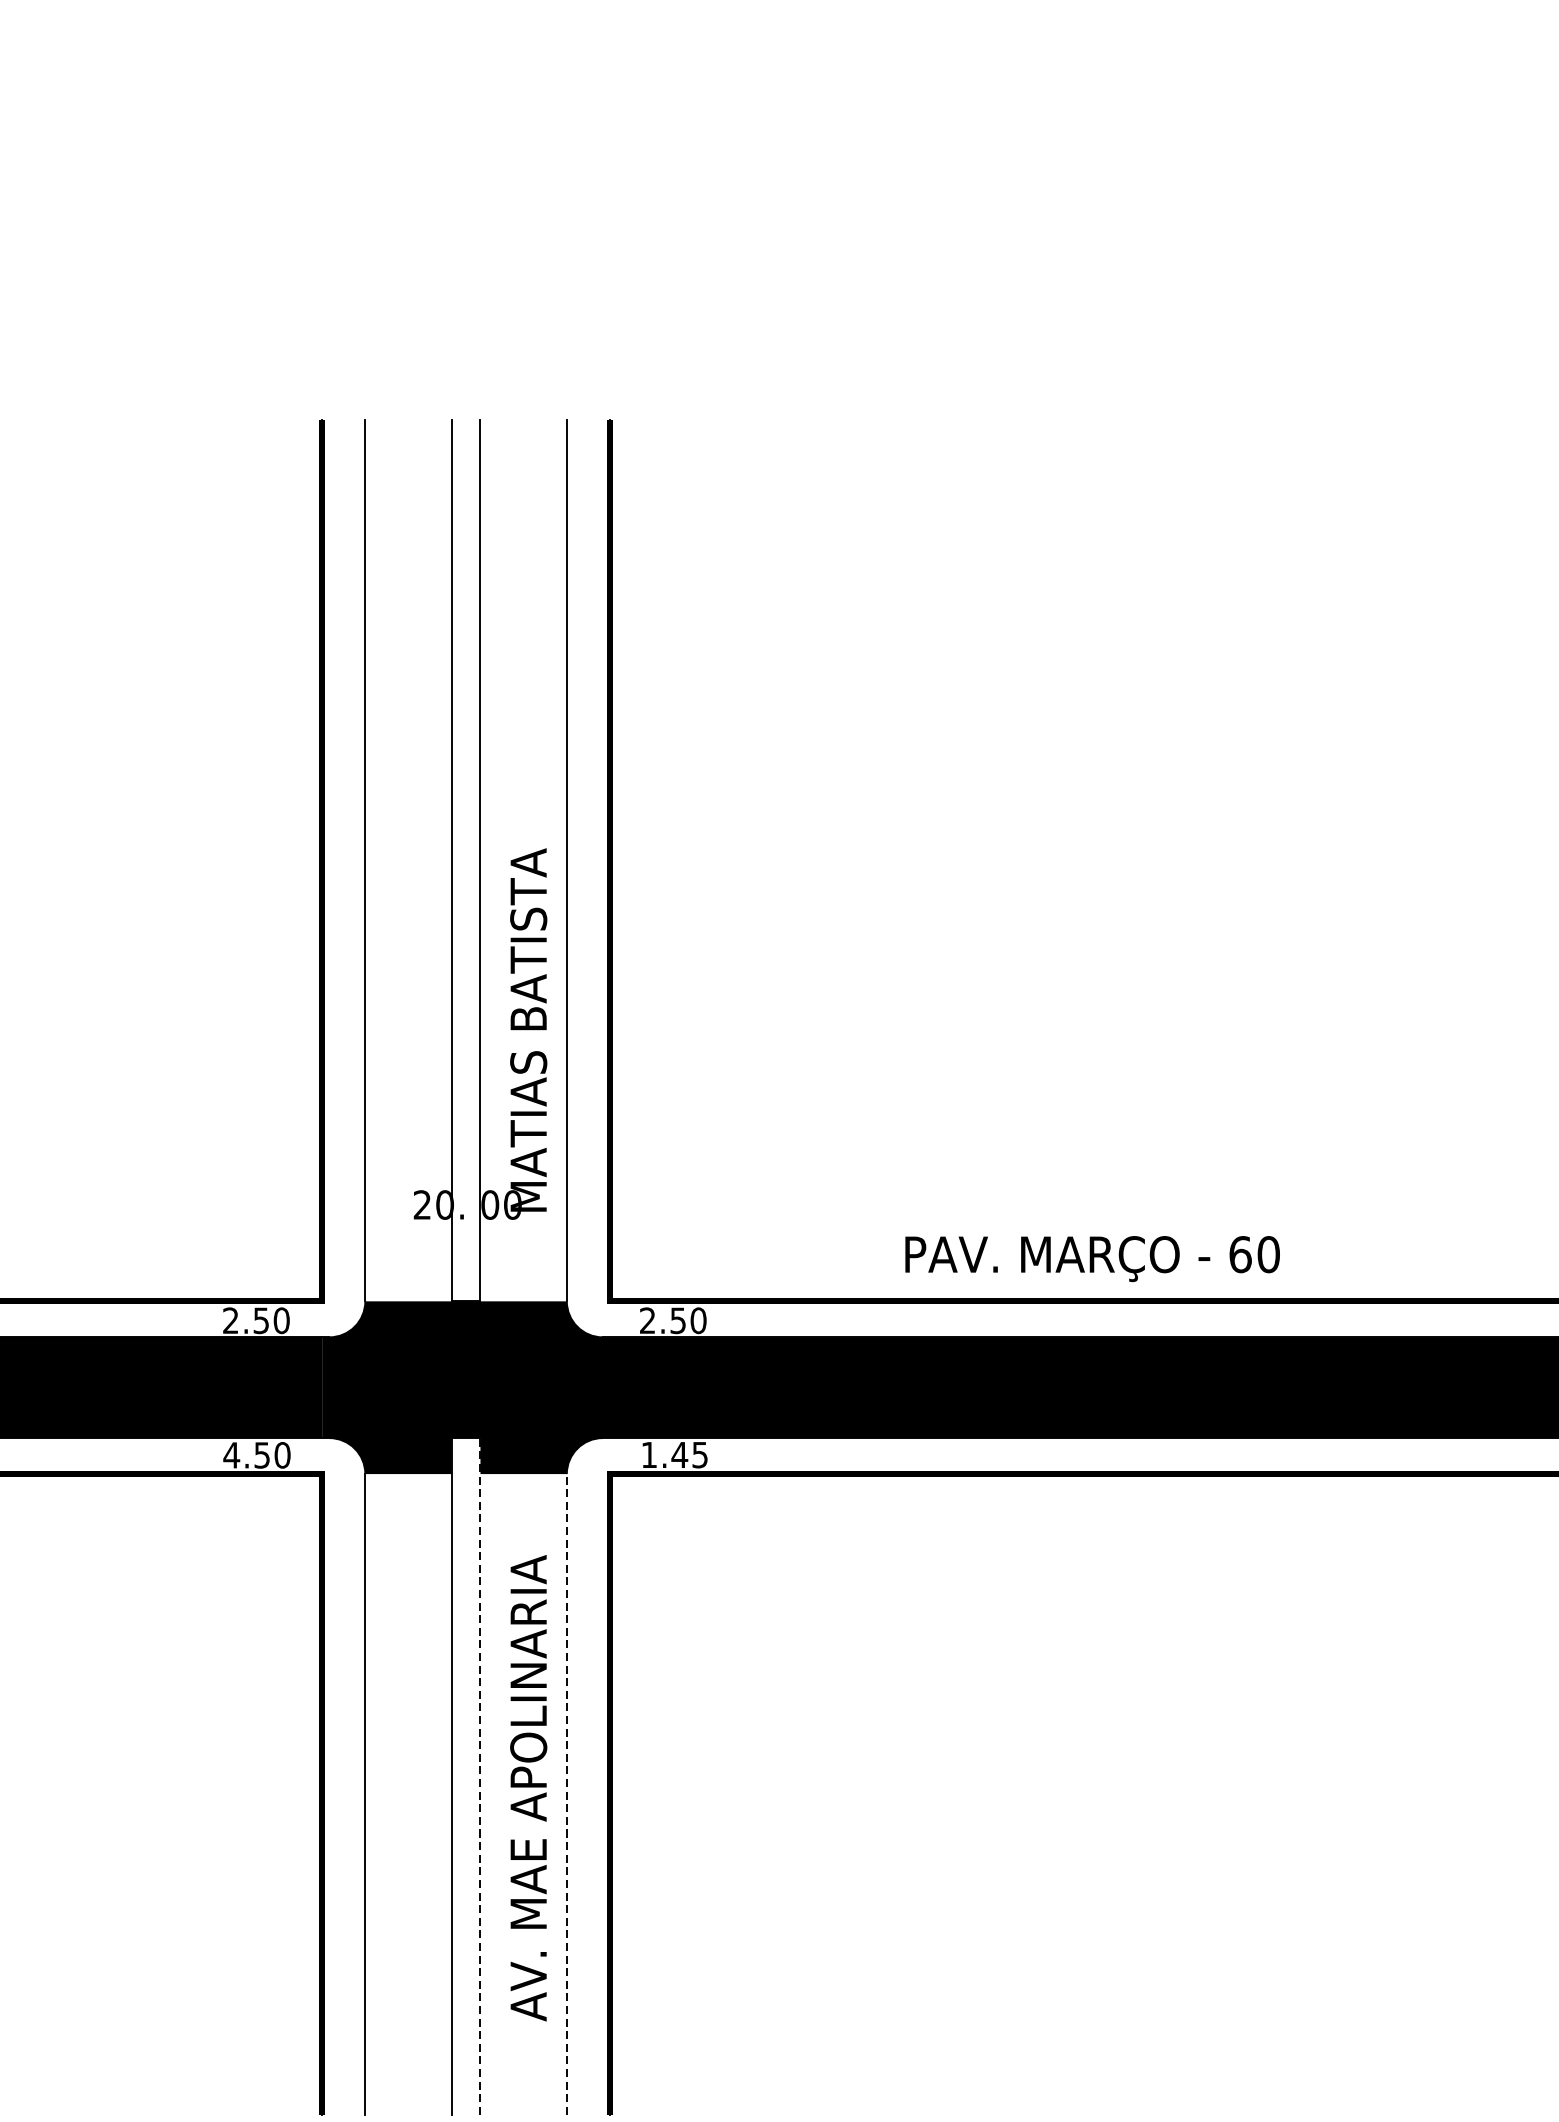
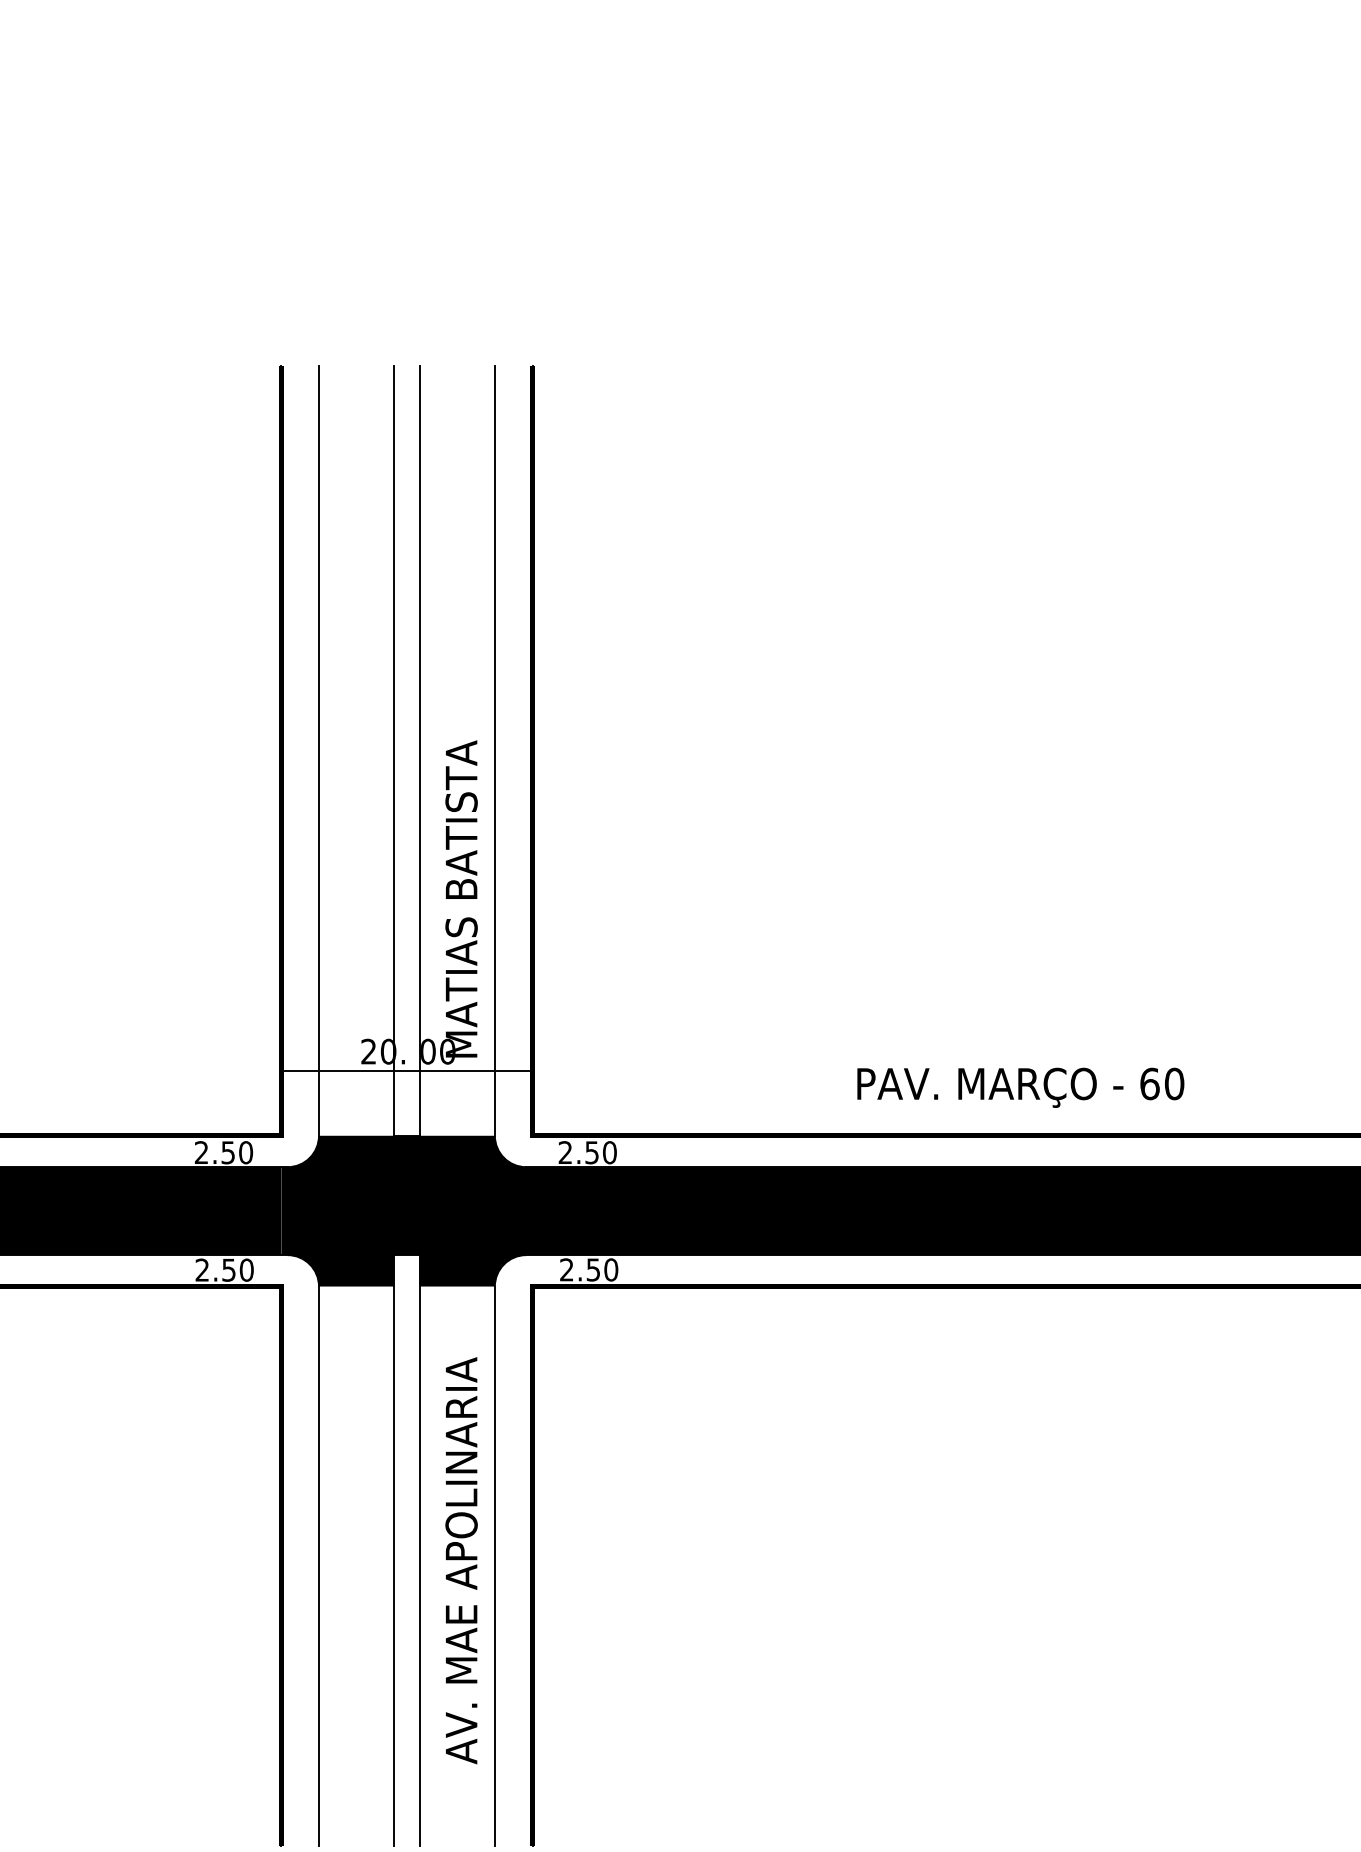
line: (463, 1226) -> (404, 1070), added
text: (1092, 1258) -> (1020, 1087), moved
text: (231, 1454) -> (202, 1269), 4.50 -> 2.50
text: (675, 1454) -> (589, 1269), 1.45 -> 2.50
line: (480, 1775) -> (419, 1549), dashed -> solid
line: (566, 1794) -> (494, 1566), dashed -> solid

